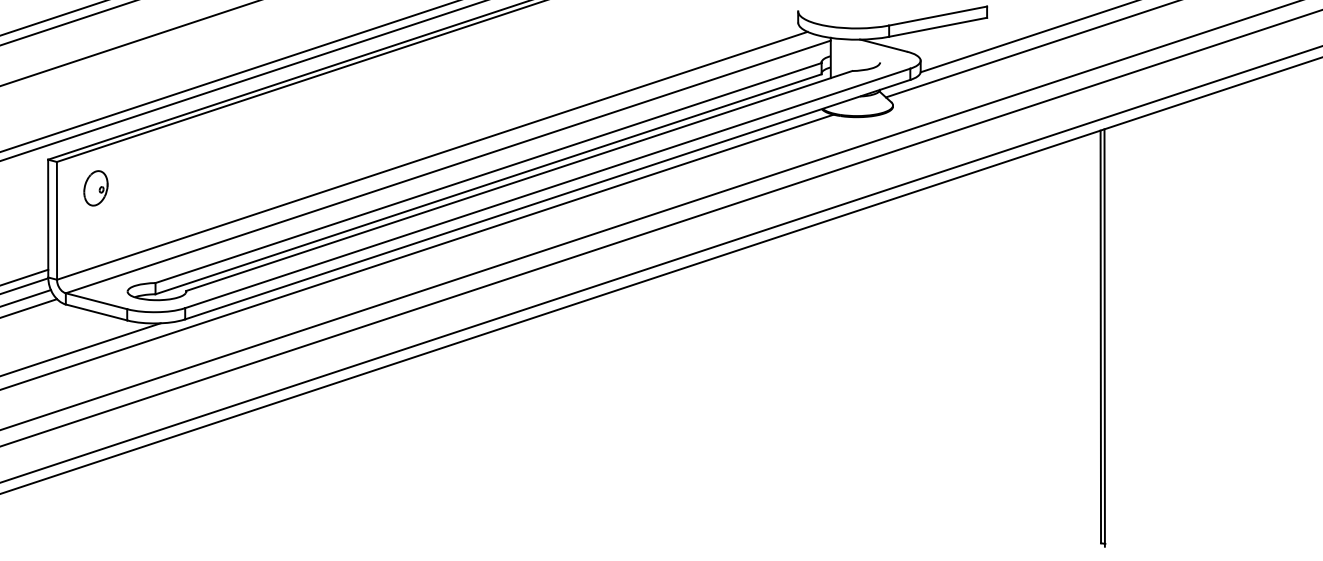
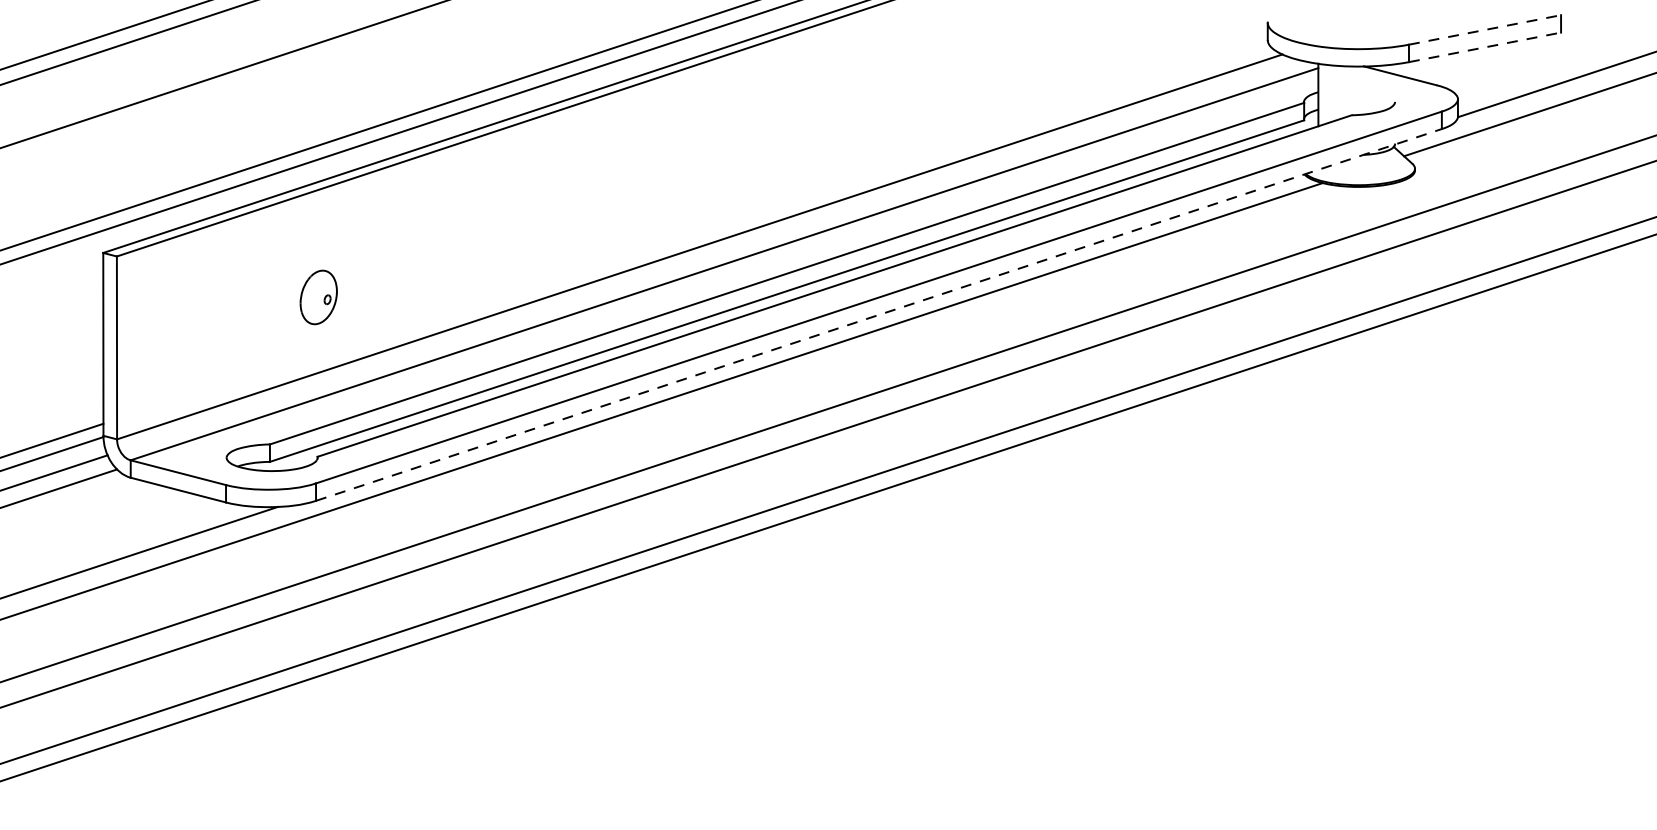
line: (938, 16) -> (1485, 30), solid -> dashed
line: (938, 27) -> (1485, 47), solid -> dashed
part: (95, 188) -> (318, 297), moved
line: (547, 199) -> (878, 314), solid -> dashed

